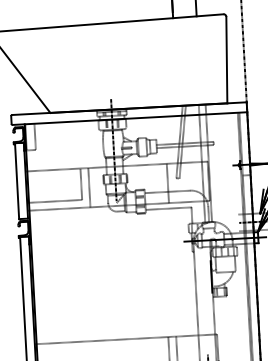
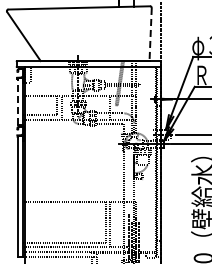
line: (226, 60) -> (150, 34), solid -> dashed
line: (17, 180) -> (18, 101), solid -> dashed

